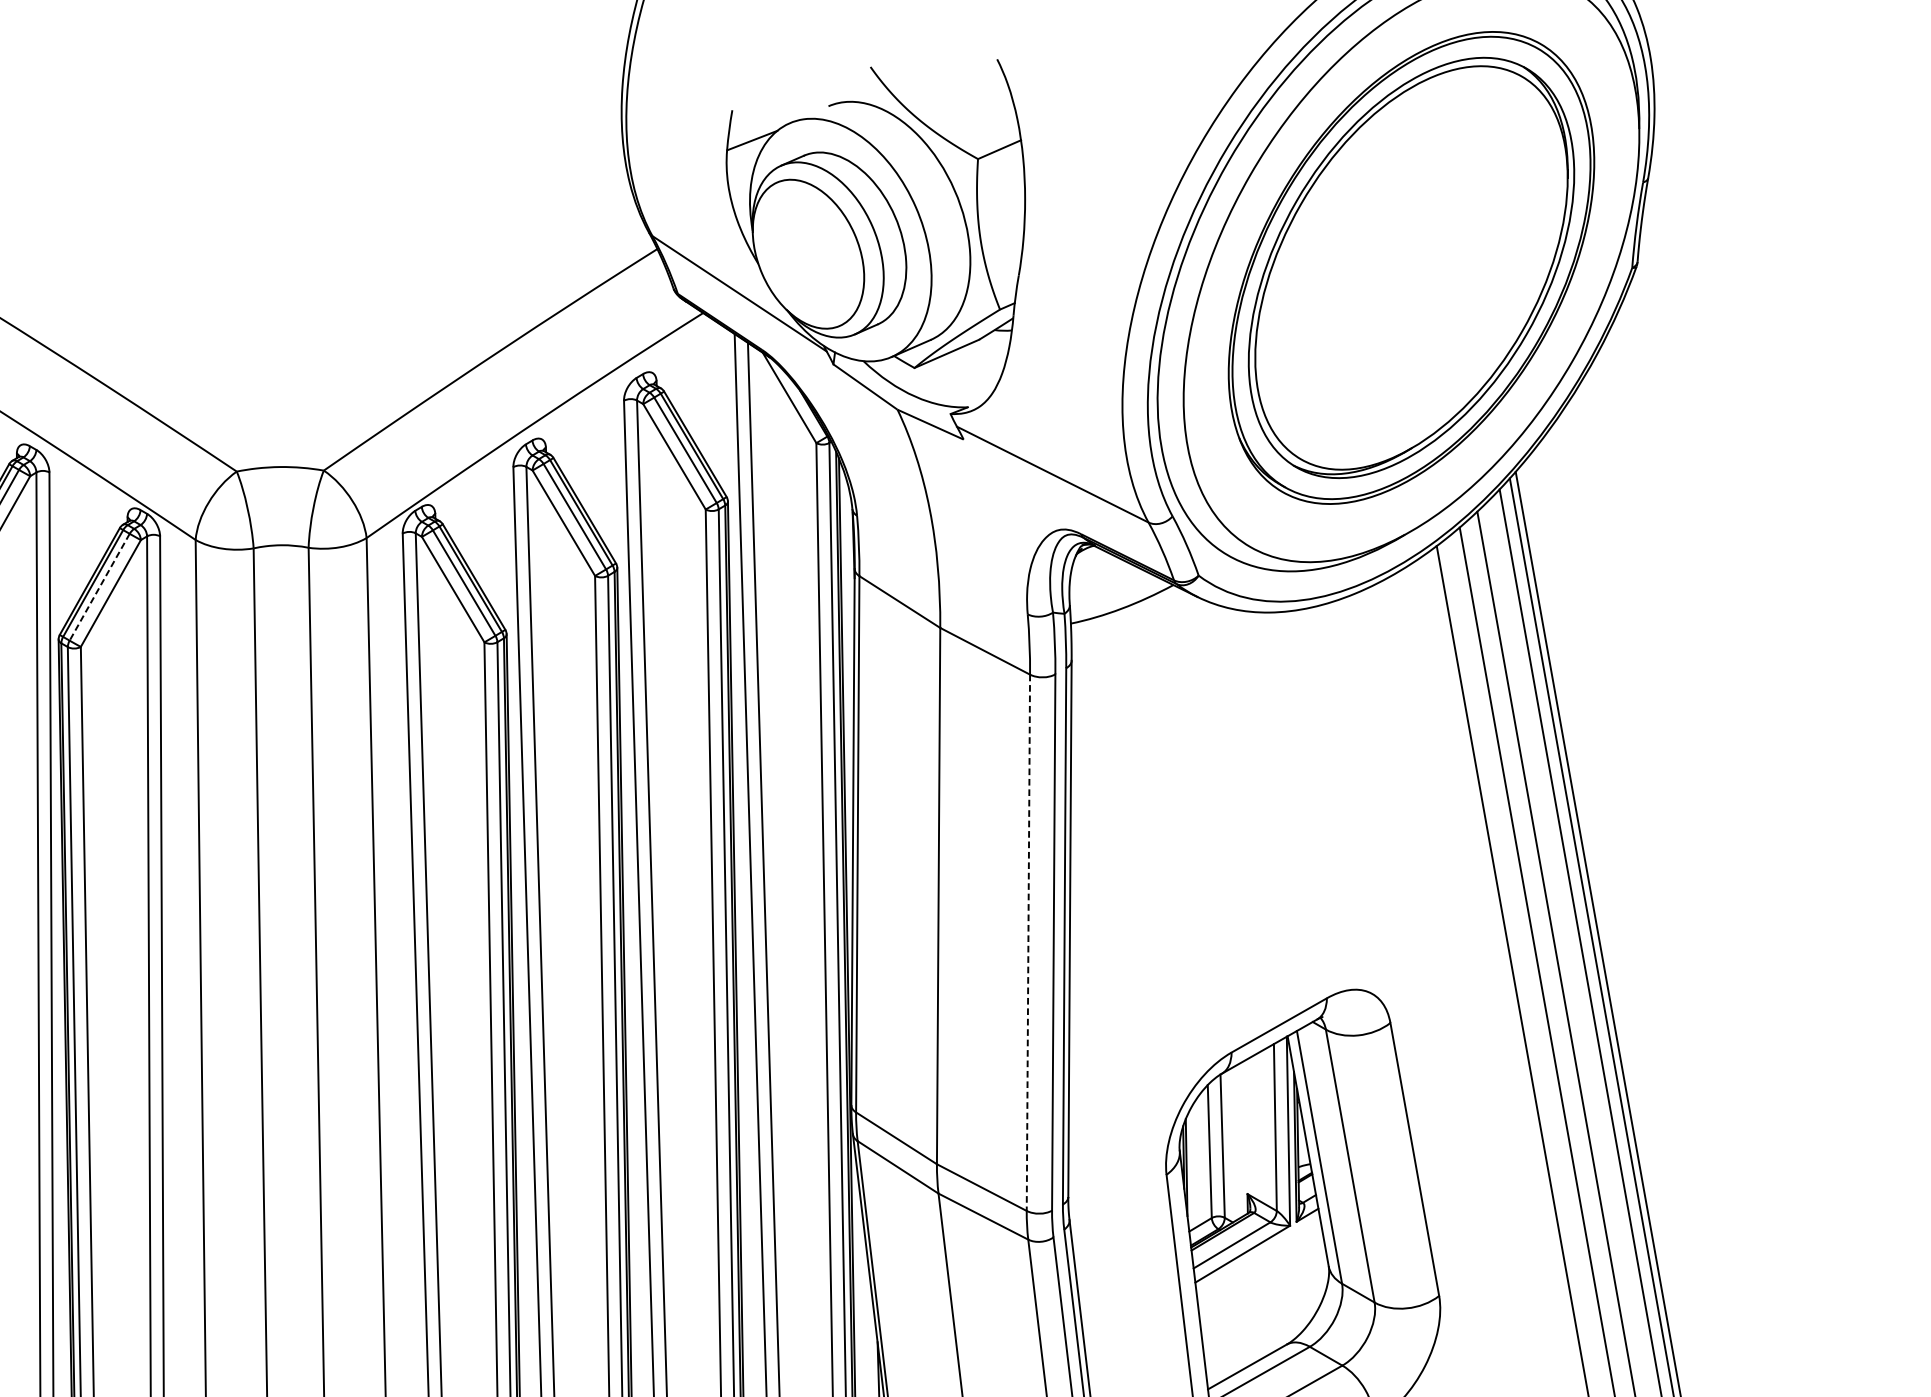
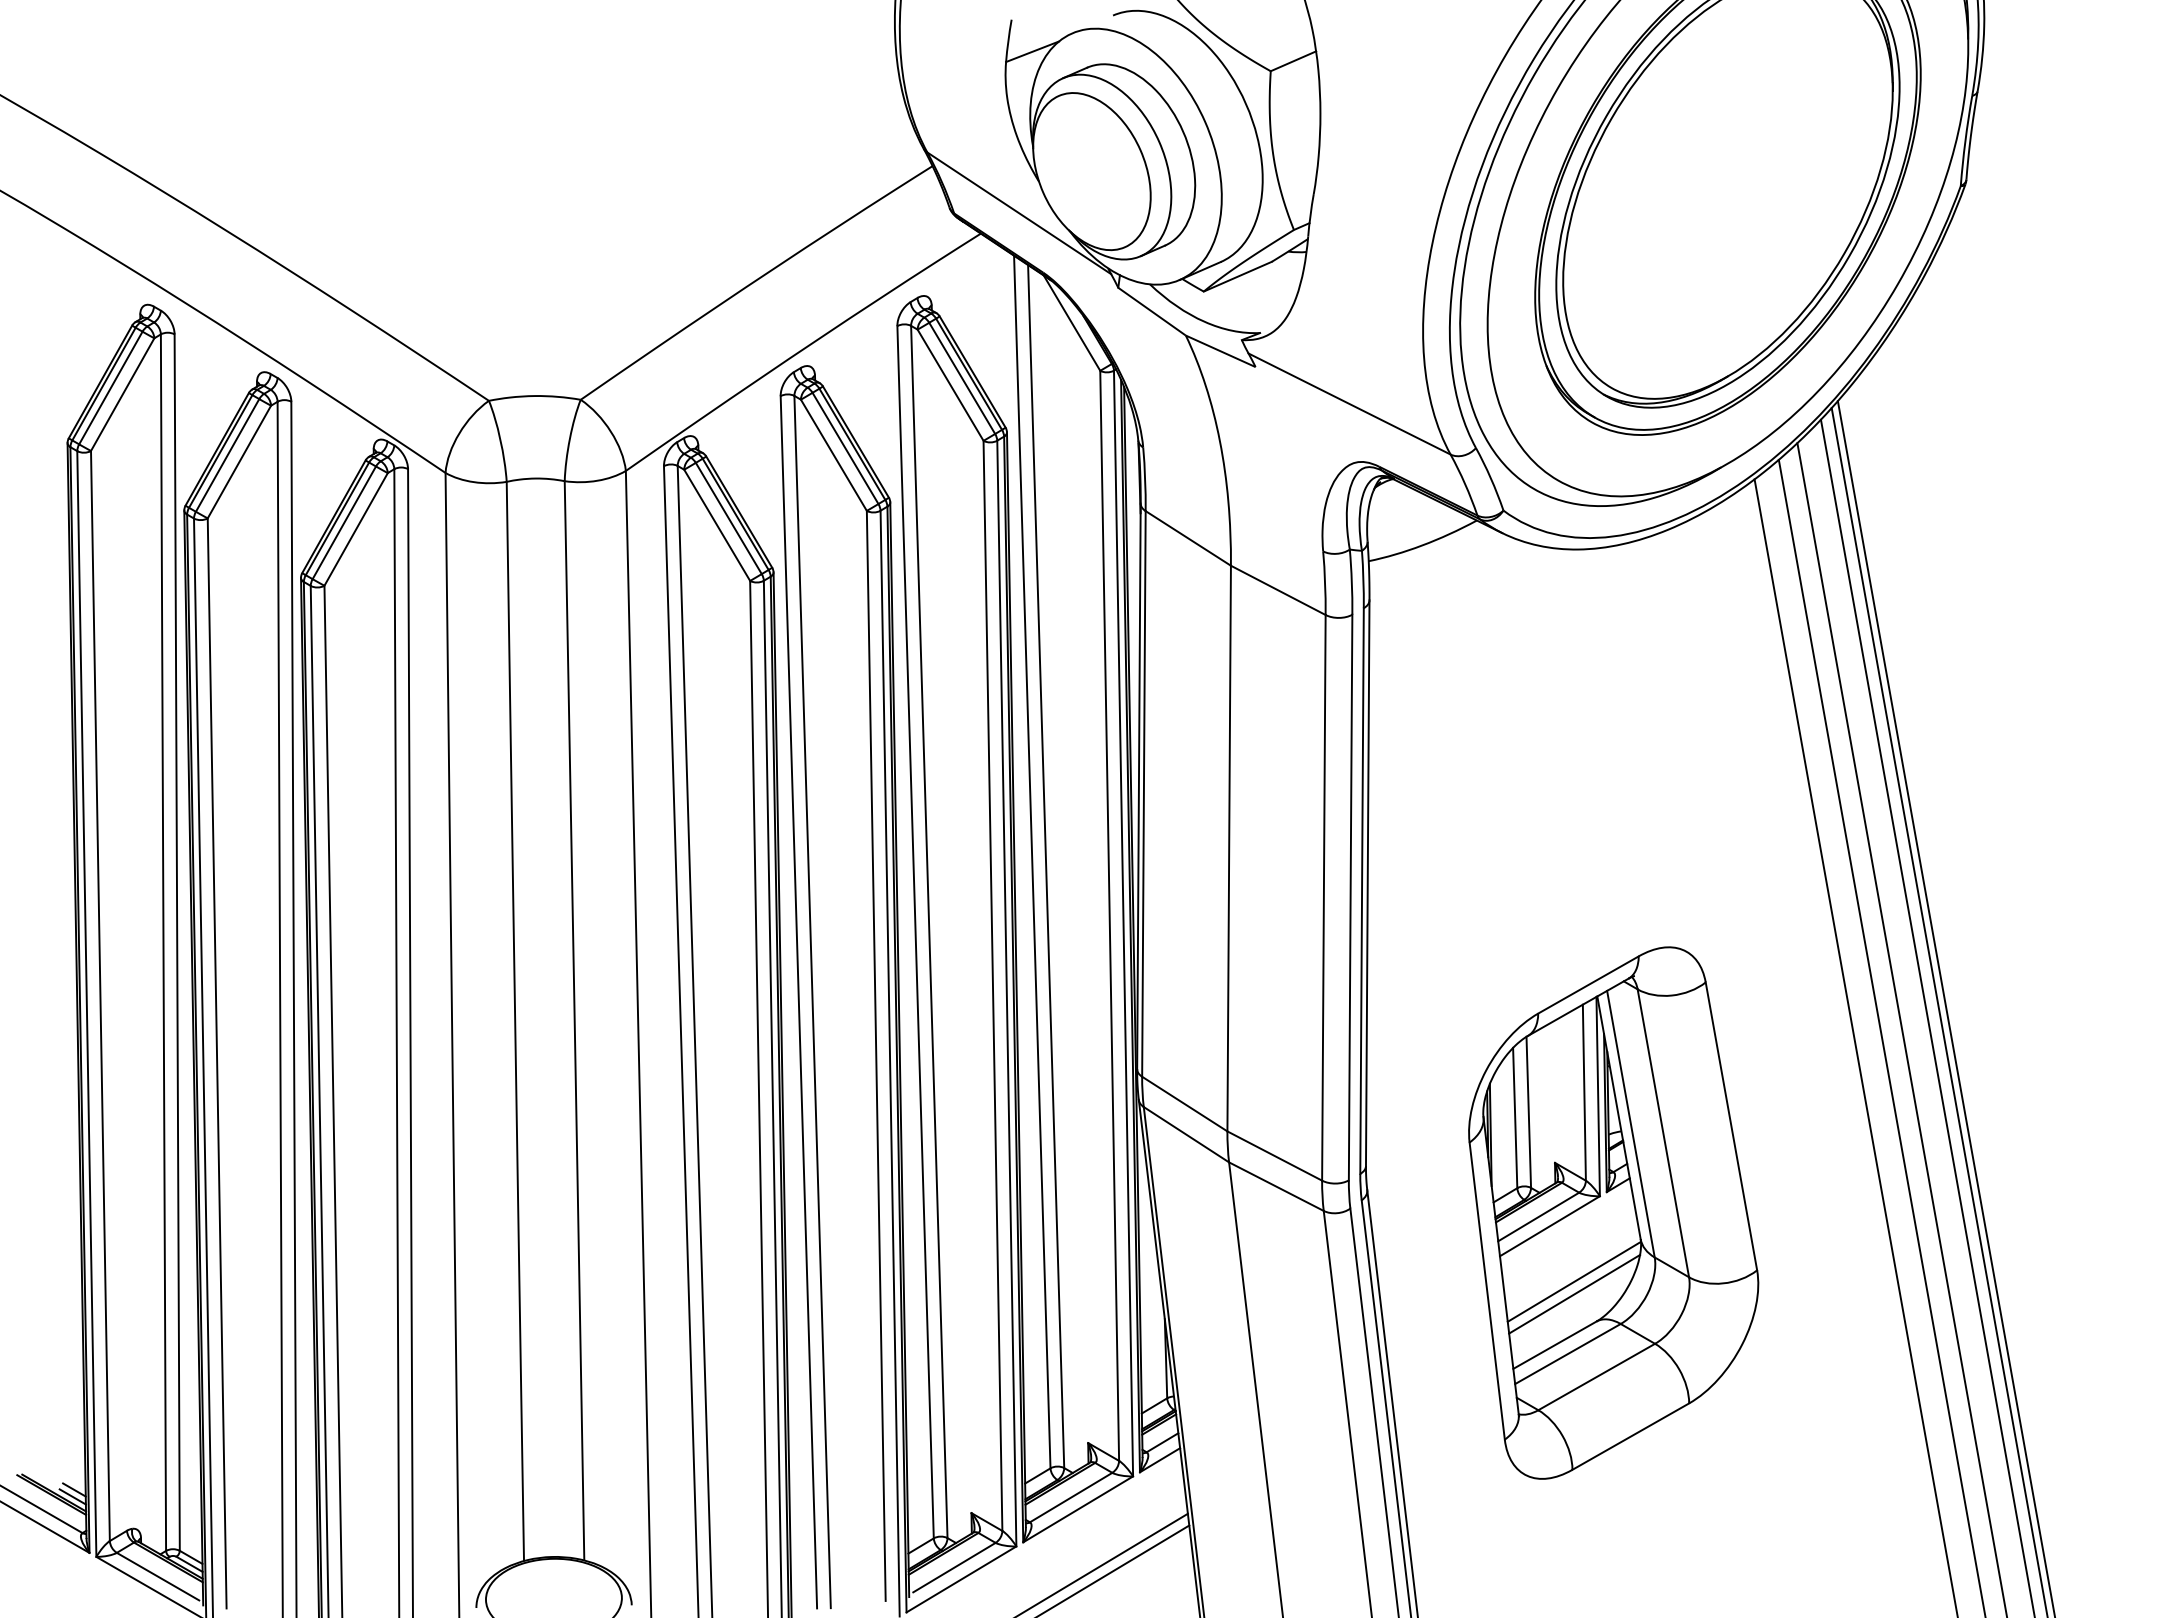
line: (99, 586) -> (344, 522), dashed -> solid
line: (1028, 942) -> (1323, 897), dashed -> solid
line: (1266, 1306) -> (1574, 1281), added
line: (1266, 1317) -> (1574, 1293), added

